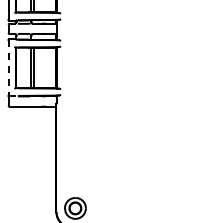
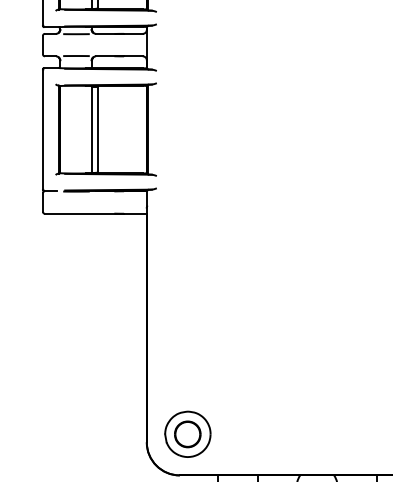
line: (8, 67) -> (42, 128), dashed -> solid

